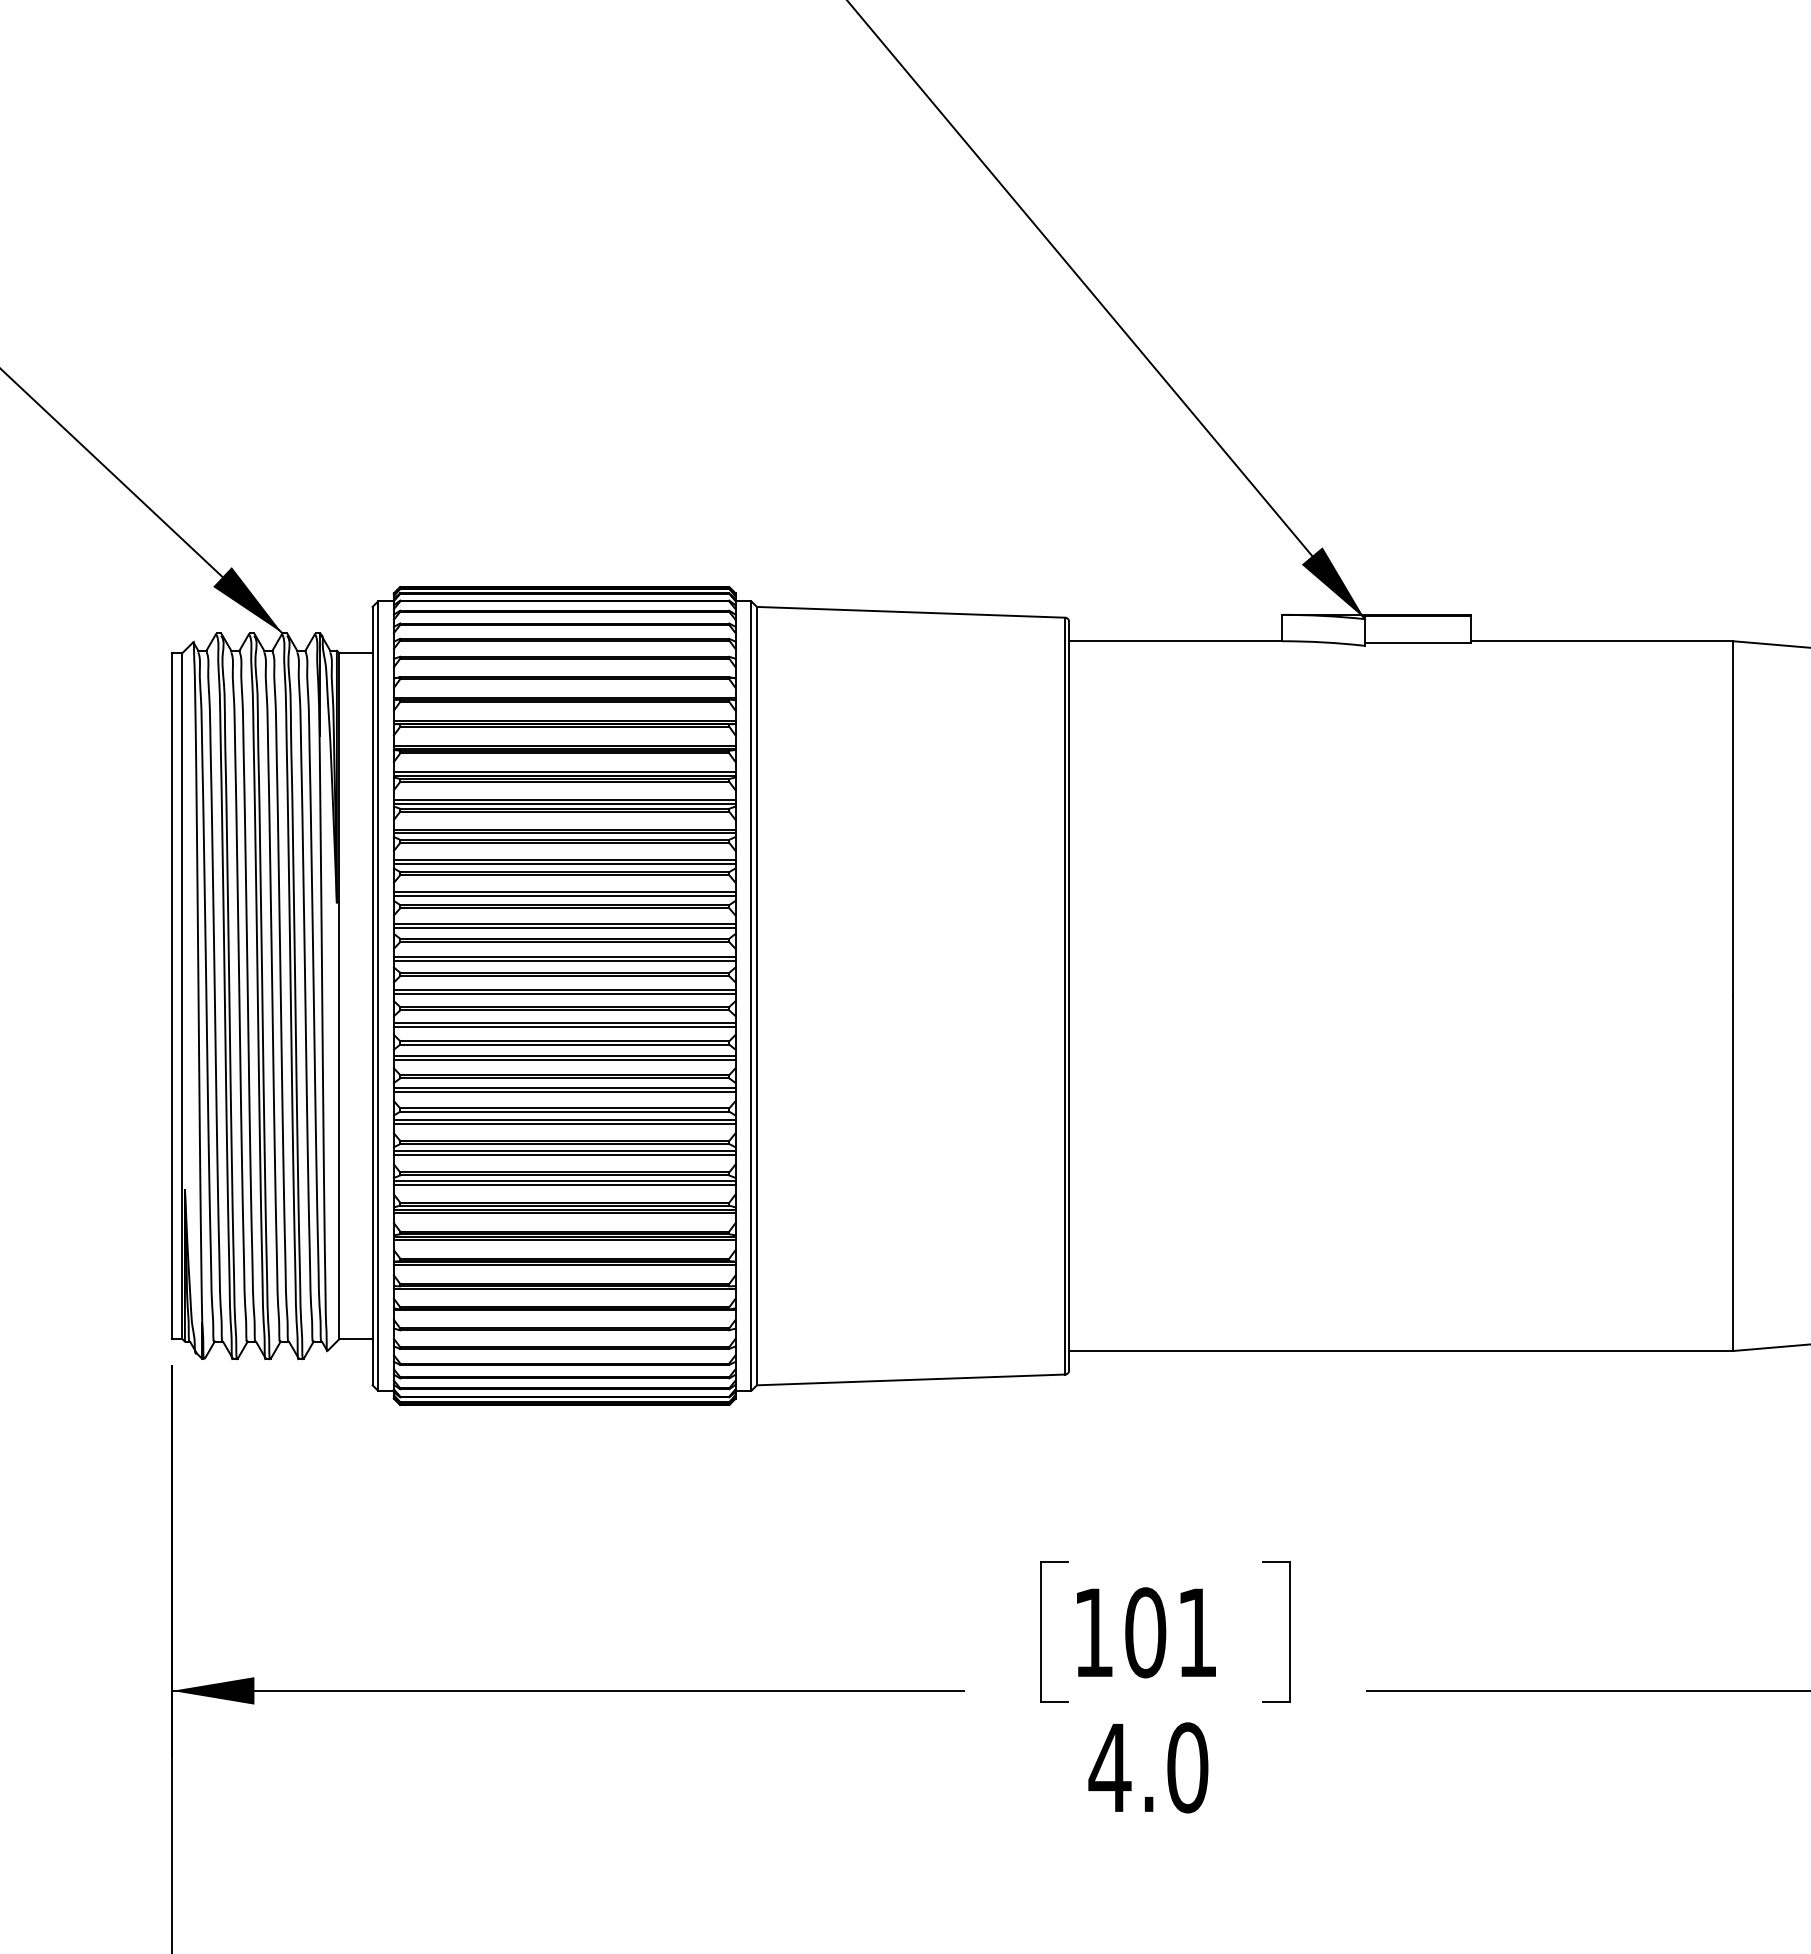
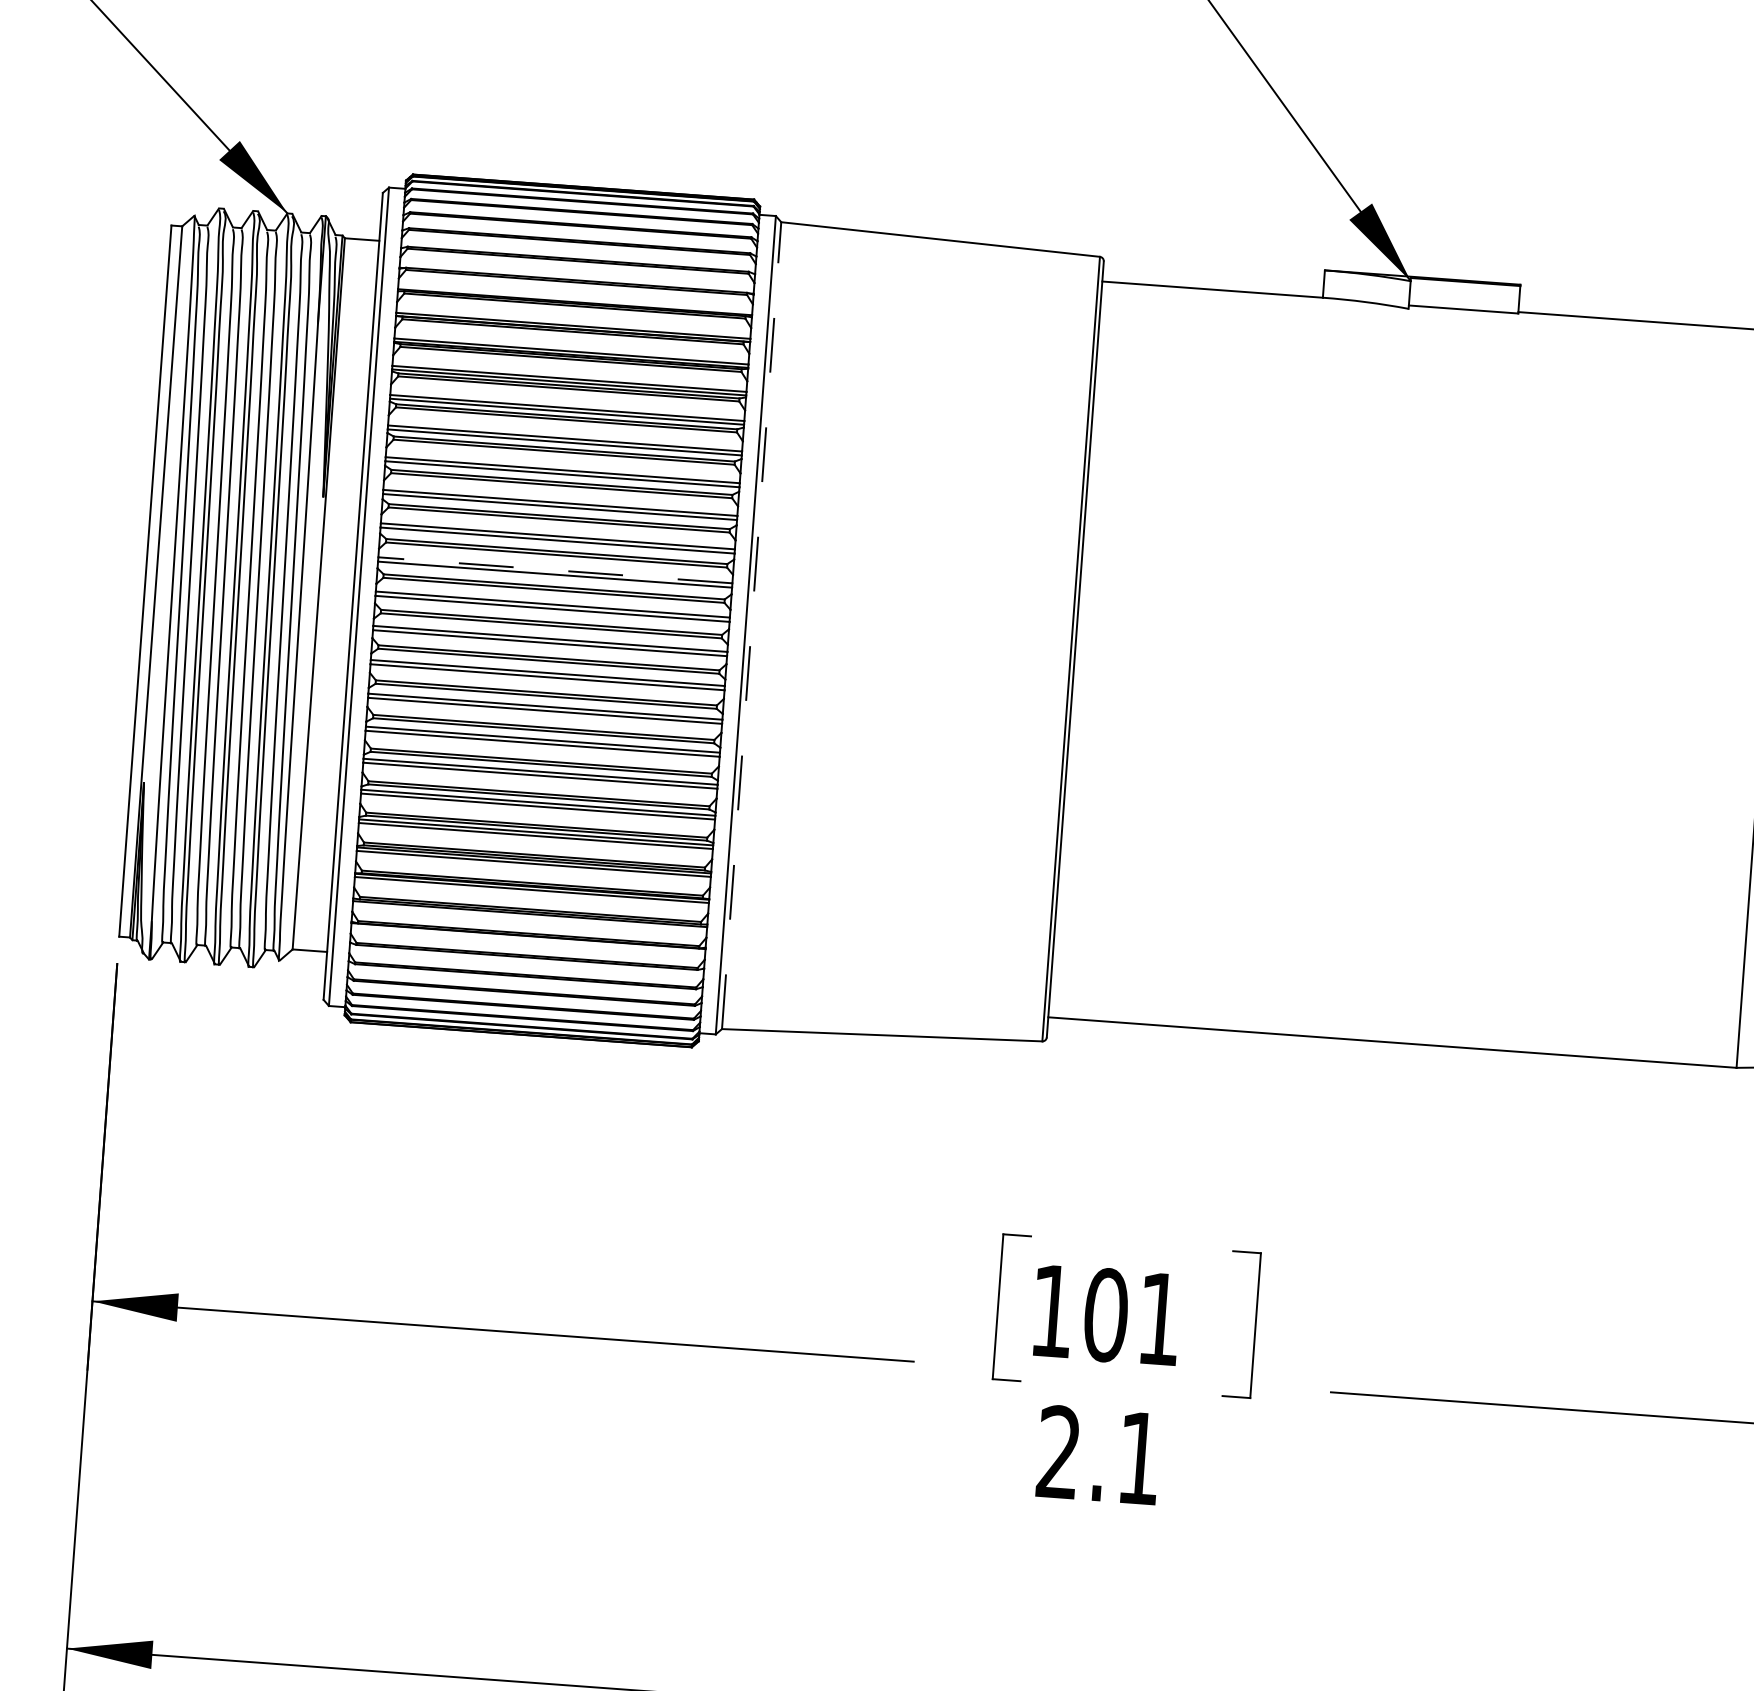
line: (564, 956) -> (555, 569), solid -> dashed
line: (756, 995) -> (751, 624), solid -> dashed
text: (1148, 1767) -> (1098, 1455), 4.0 -> 2.1

